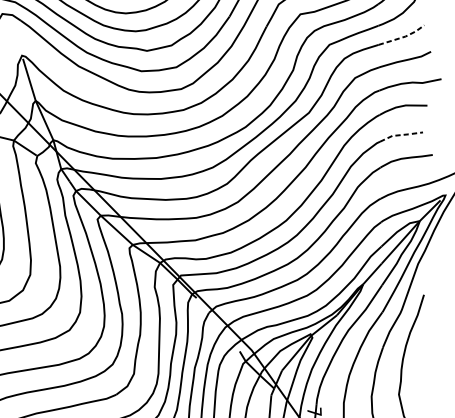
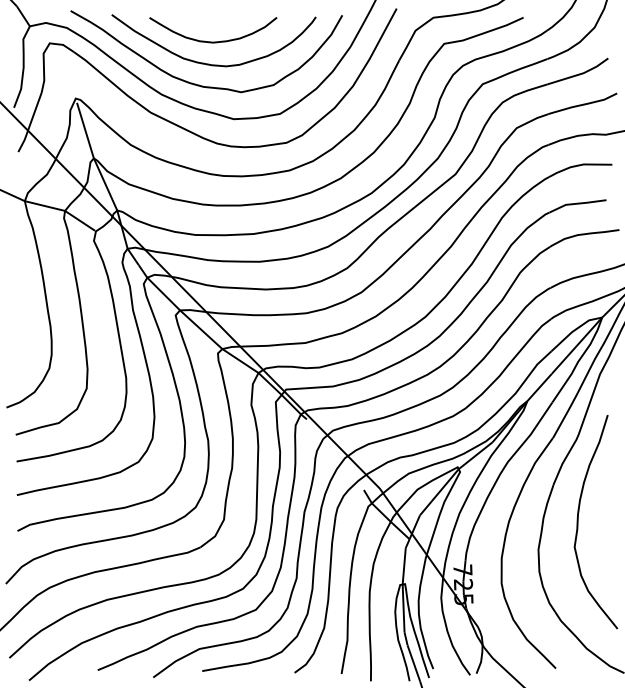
line: (403, 37) -> (580, 74), dashed -> solid
line: (401, 134) -> (577, 203), dashed -> solid

